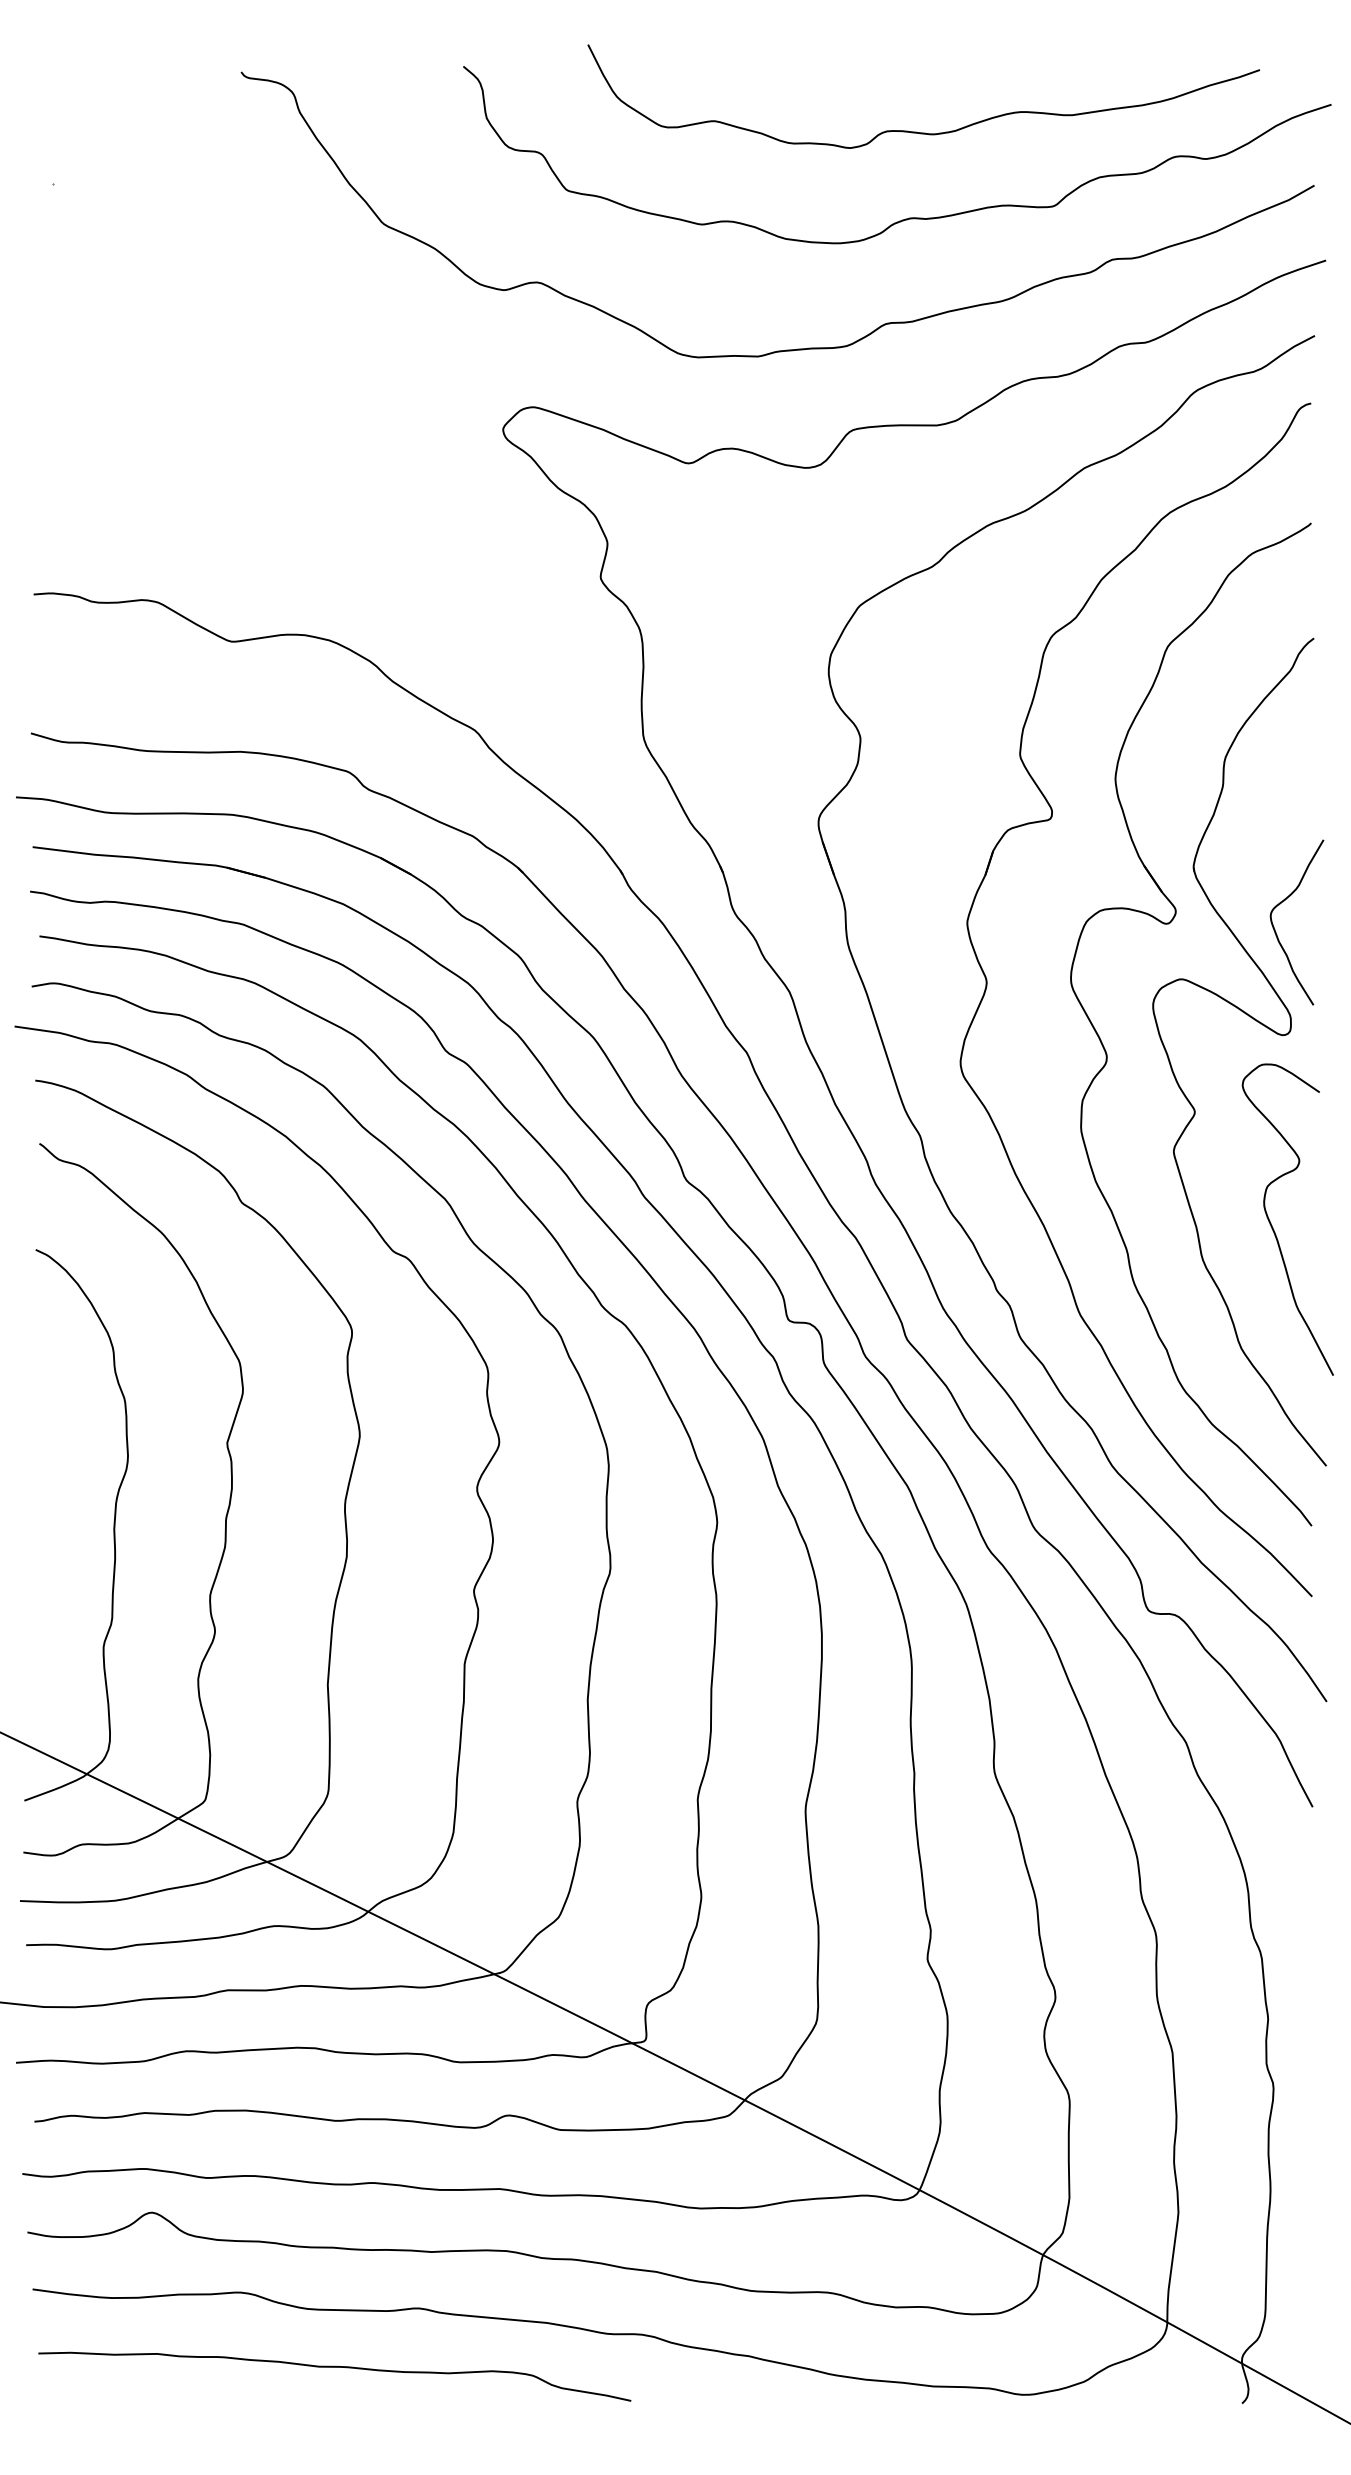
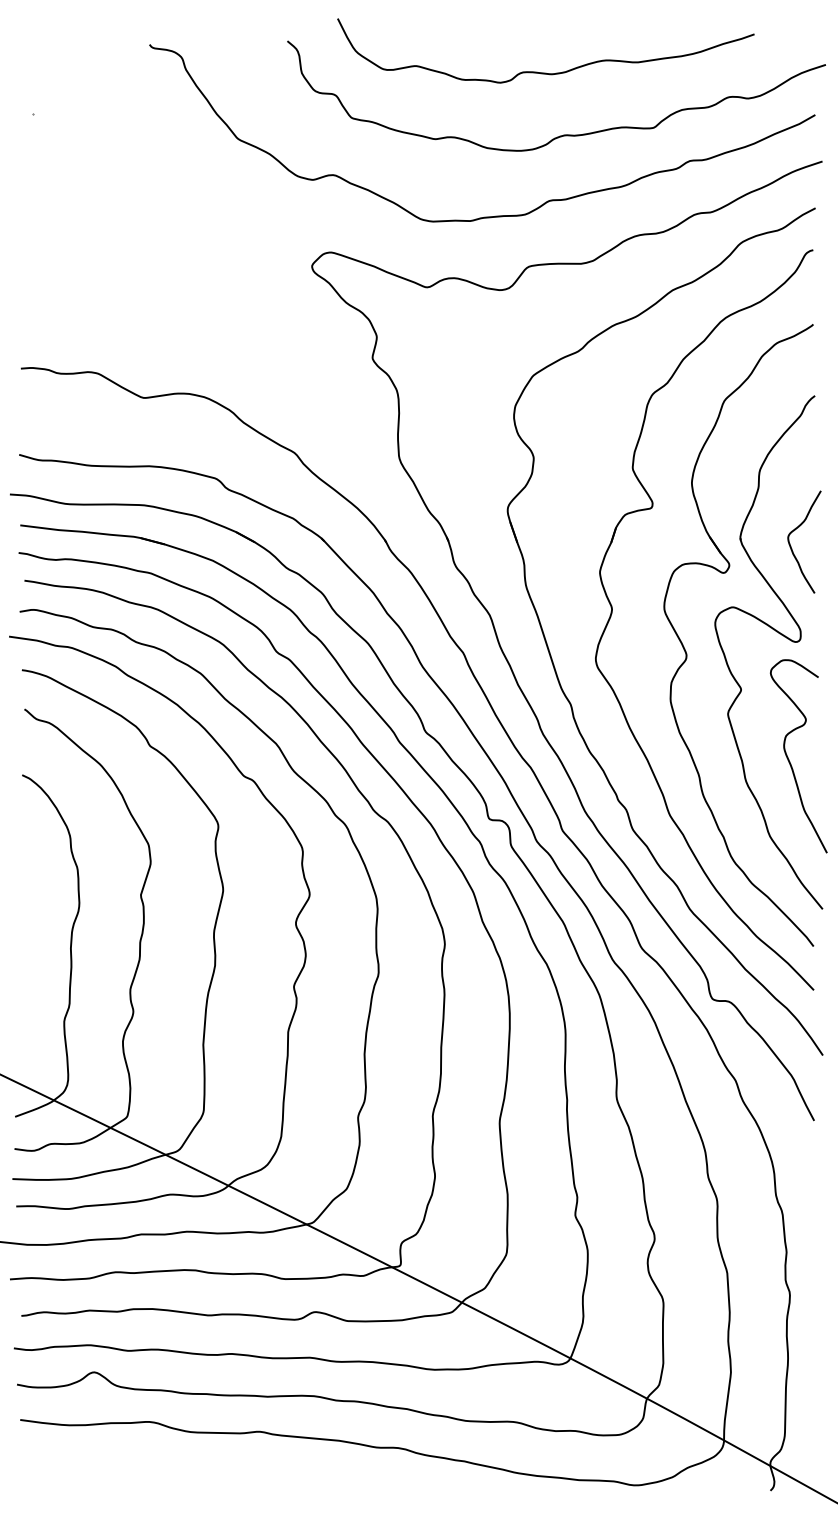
curve: (922, 131) -> (545, 72), moved
curve: (1277, 932) -> (792, 548), moved
curve: (334, 2367) -> (207, 1468), removed

